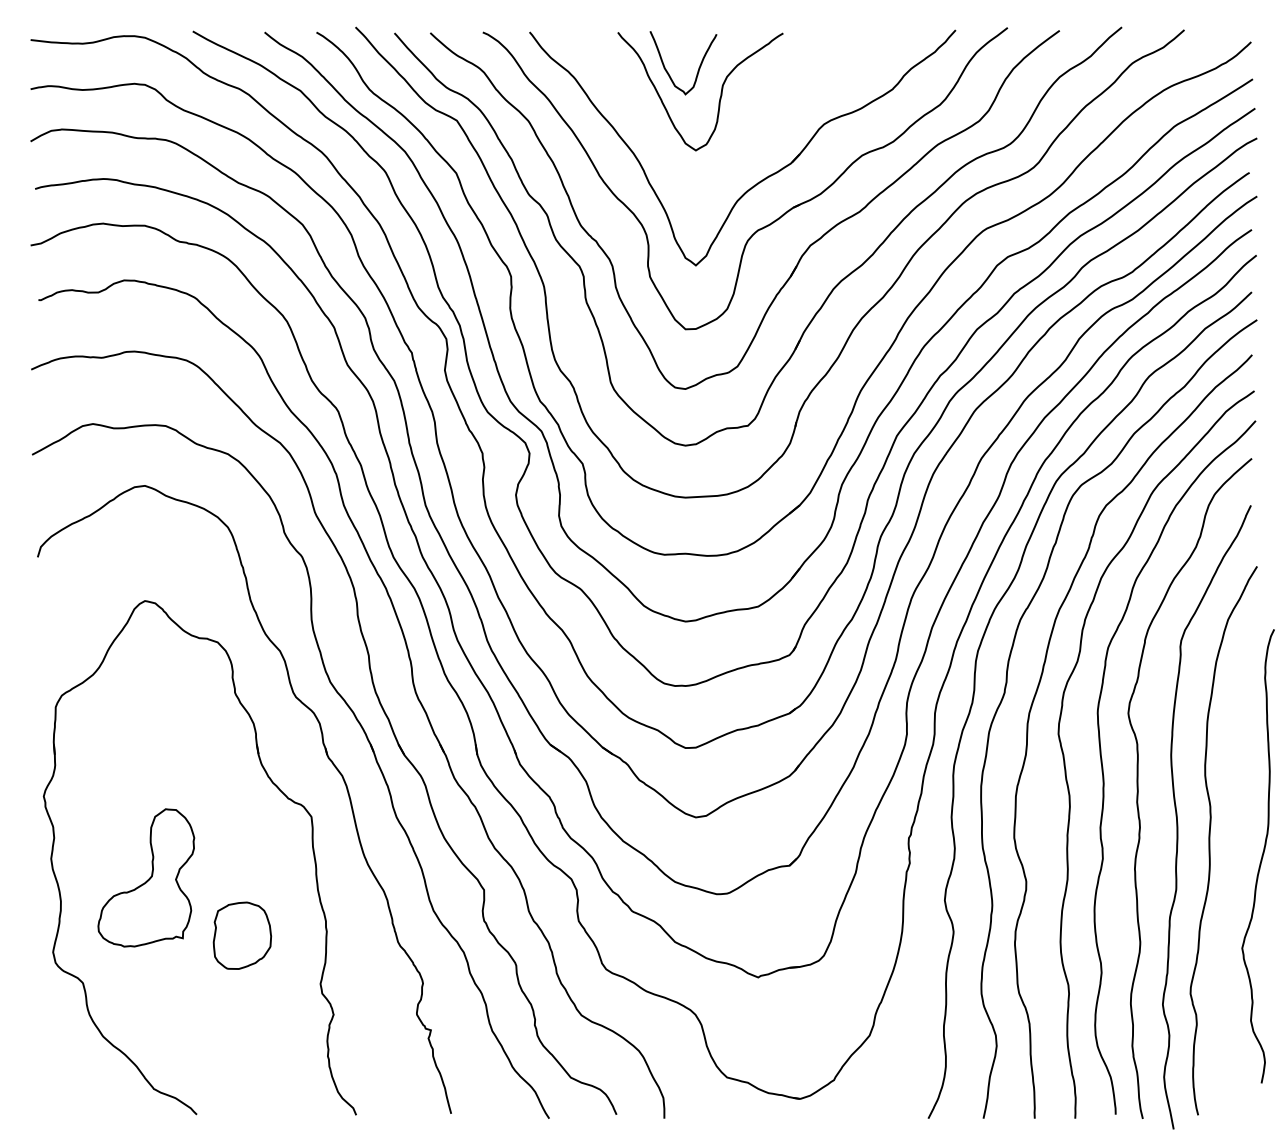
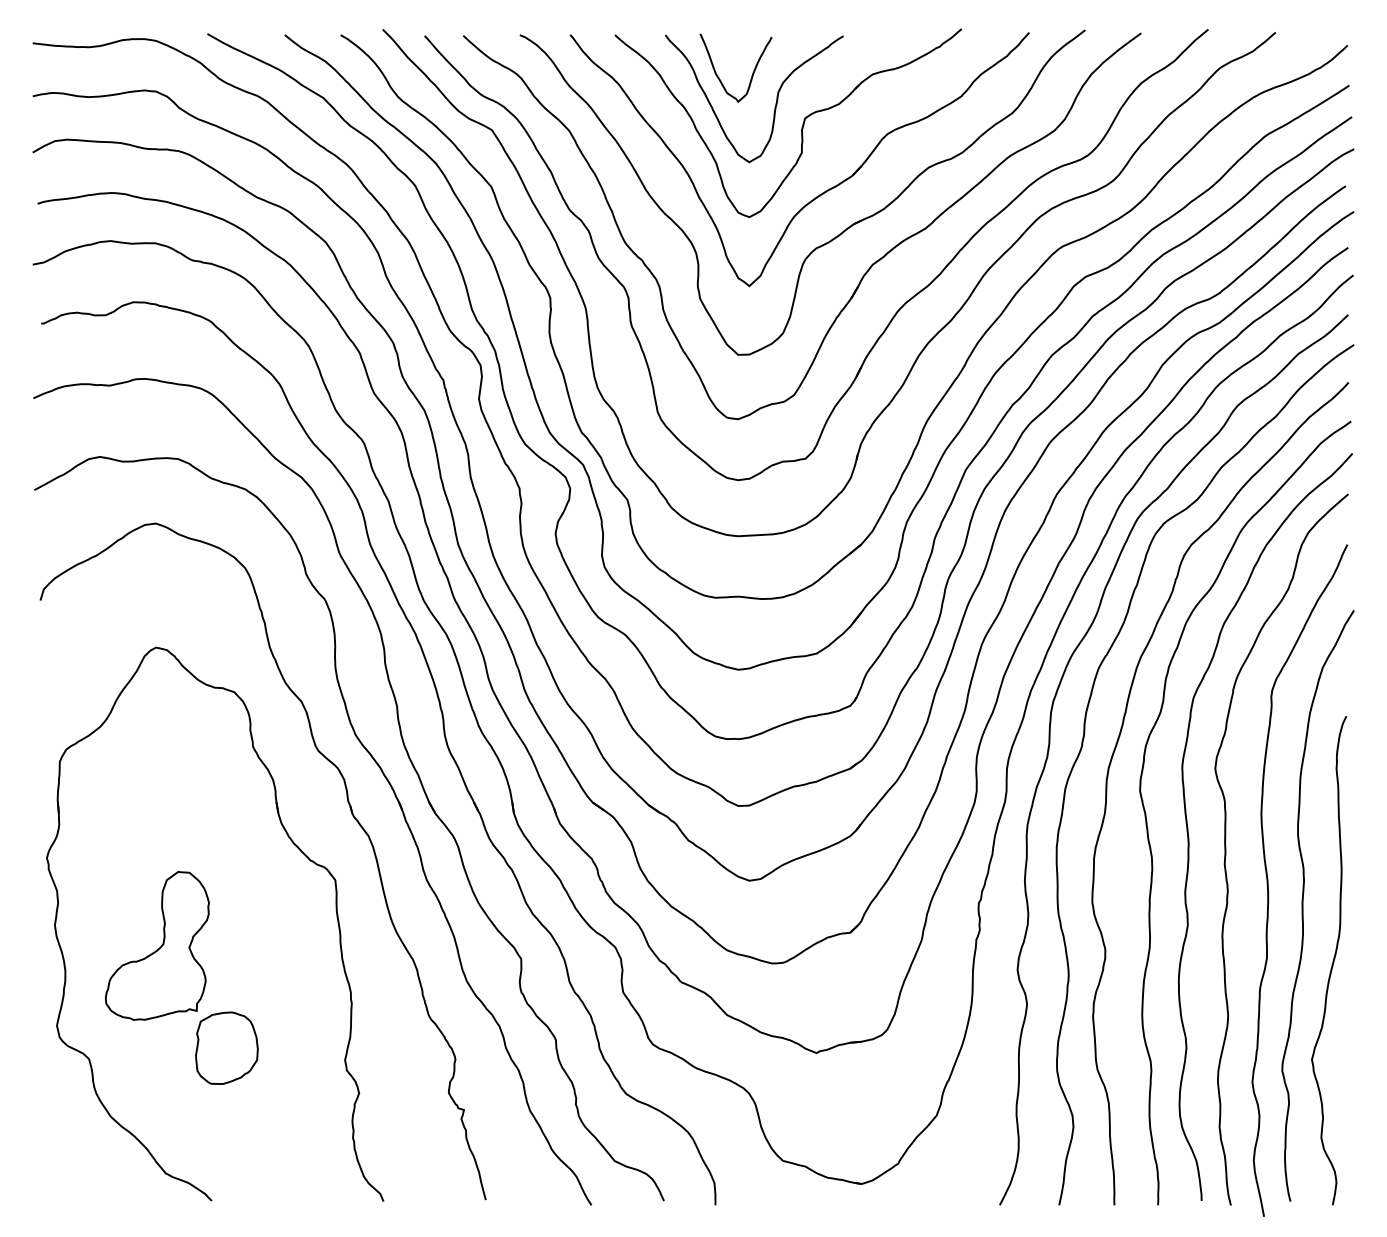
part: (744, 118) -> (801, 127), added
curve: (1261, 856) -> (1332, 960), moved
part: (242, 935) -> (226, 1047), moved

